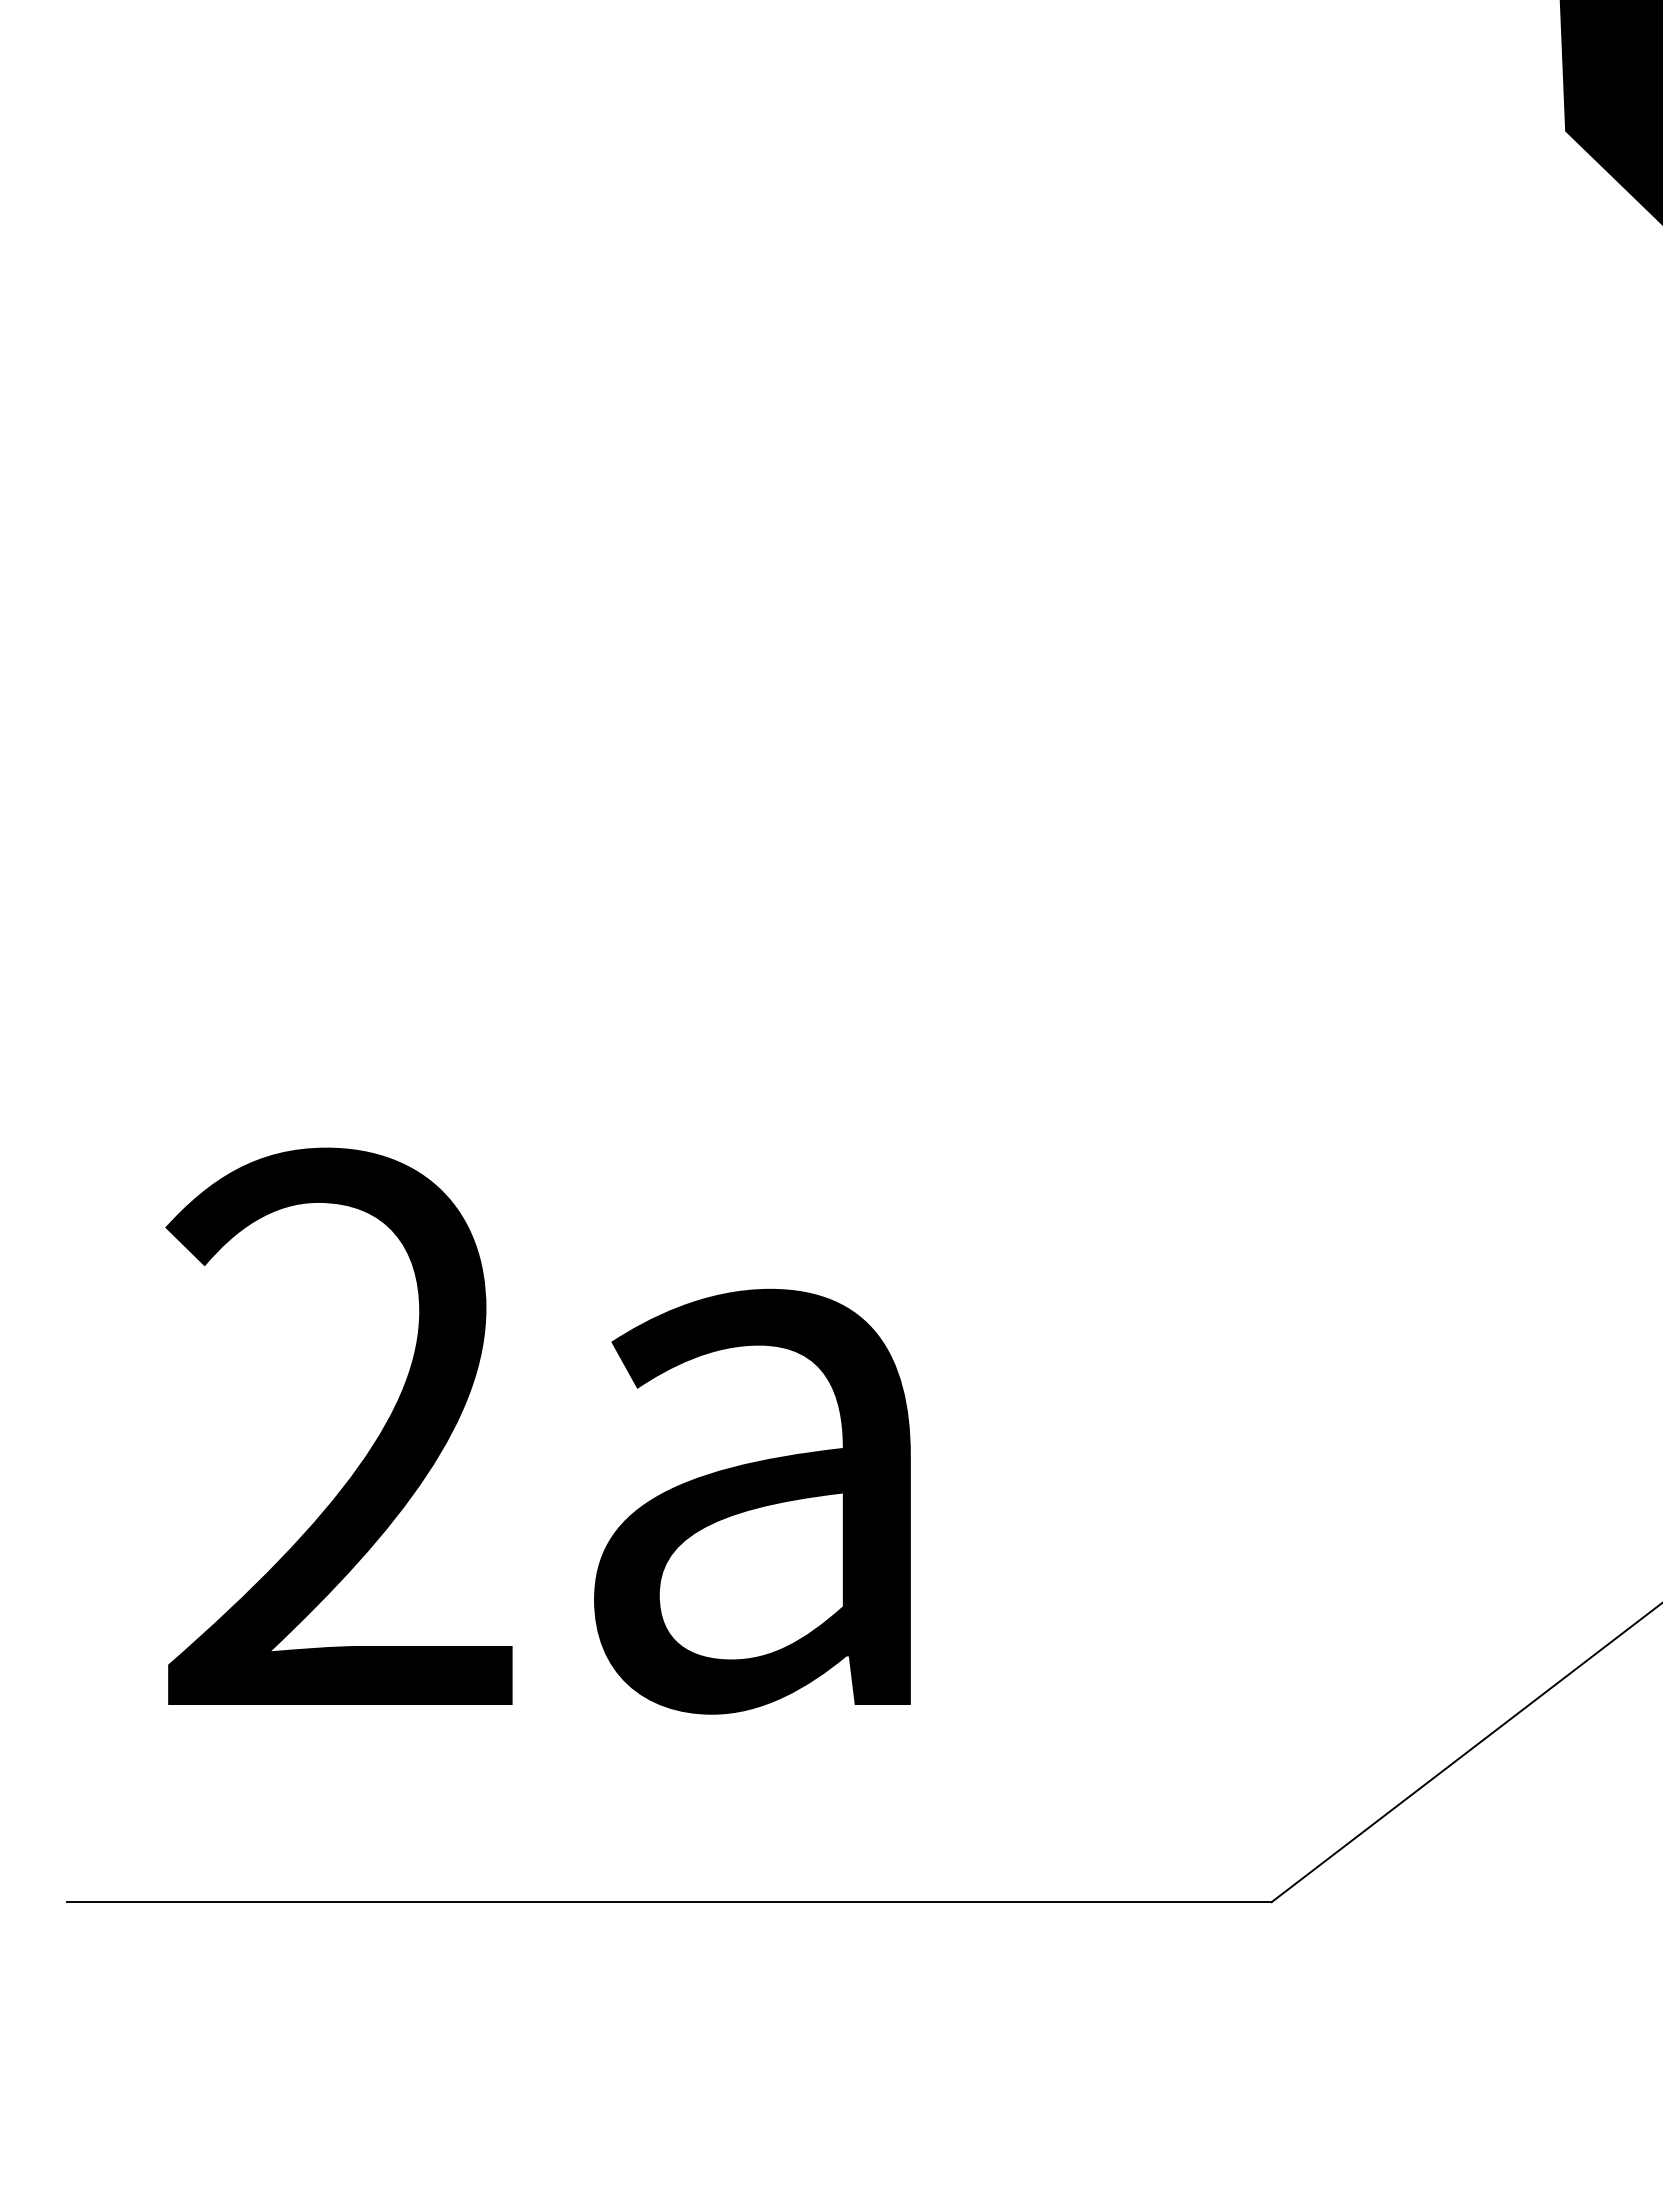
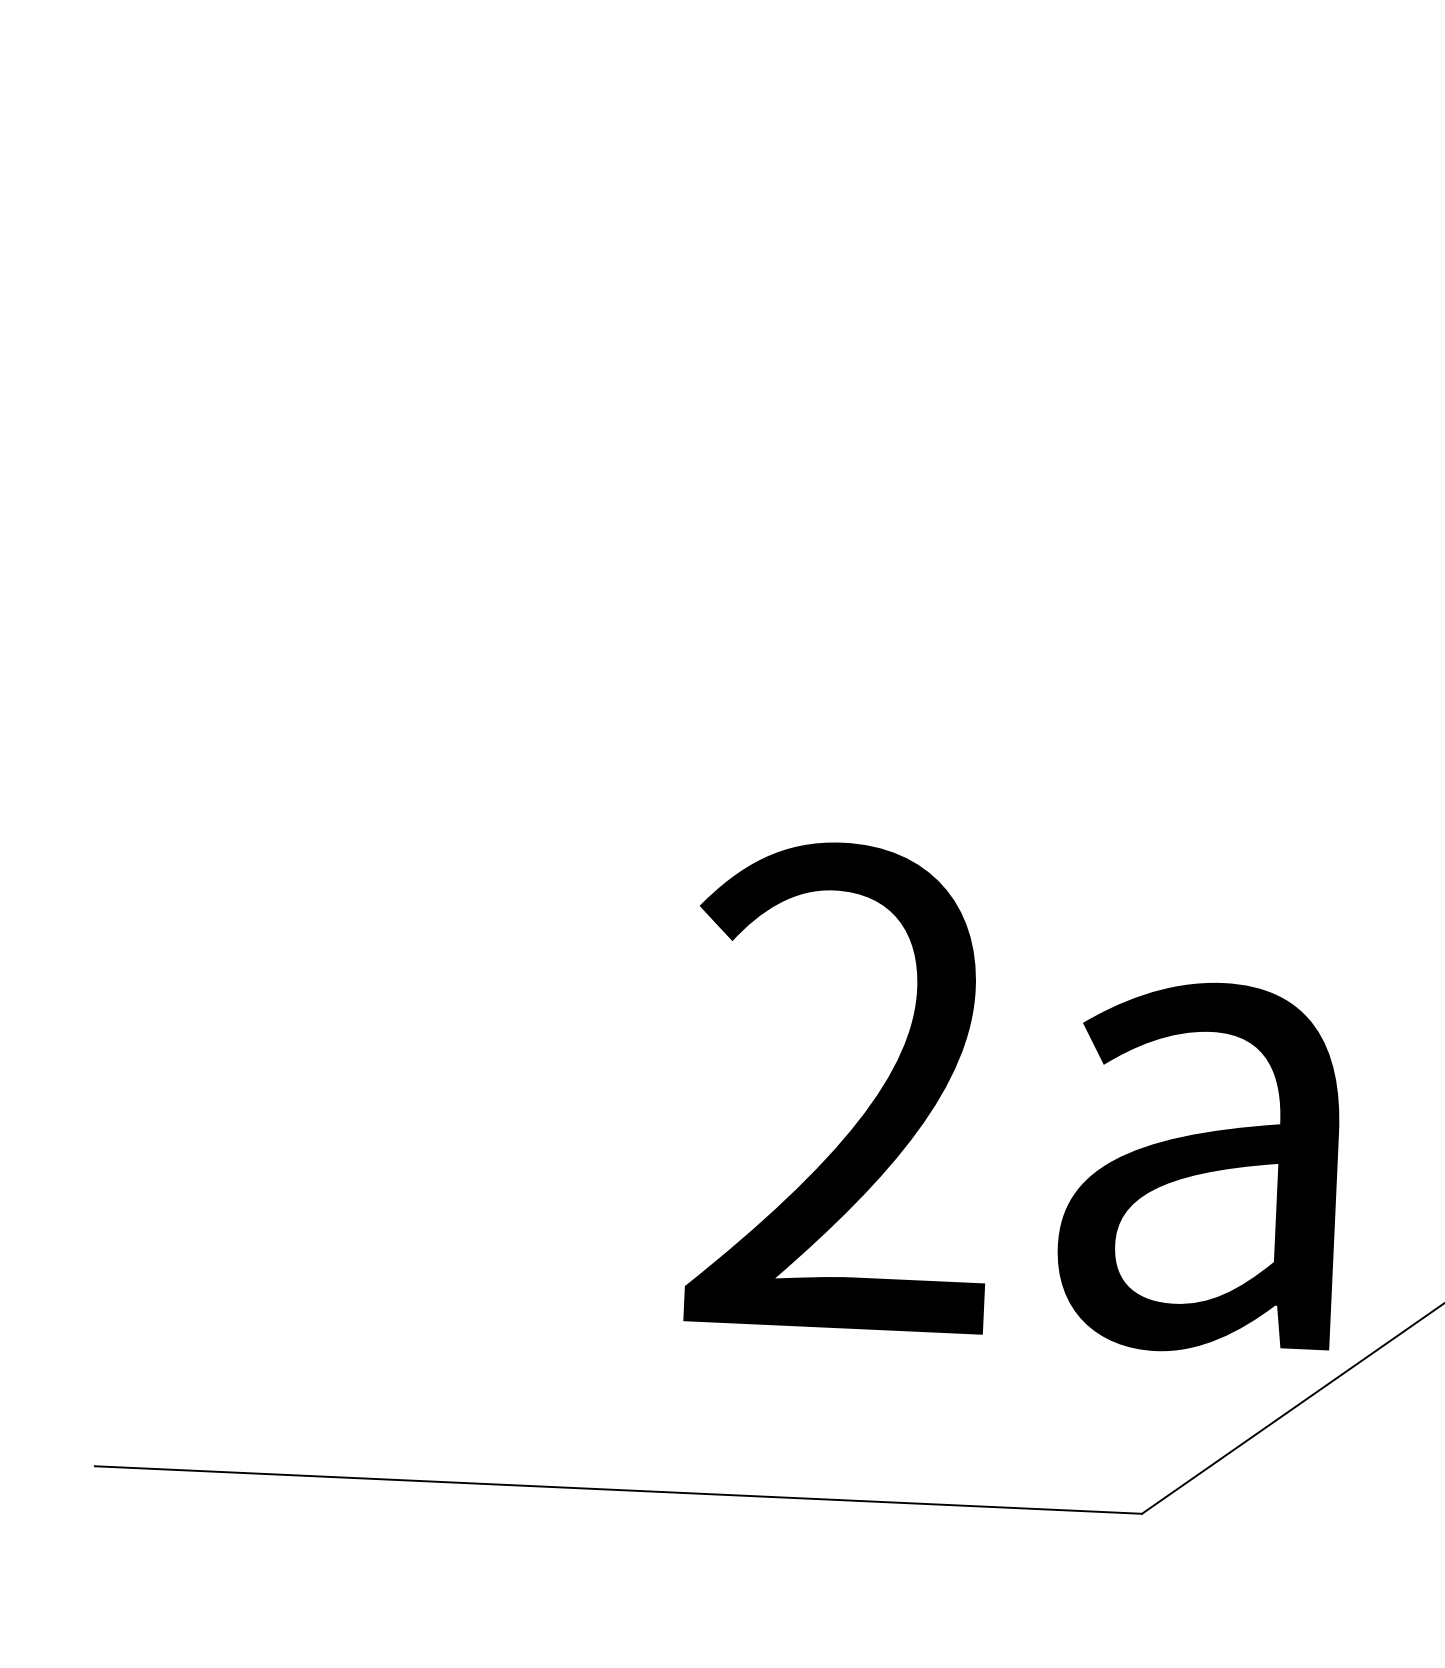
text: (537, 1430) -> (1015, 1097), moved

